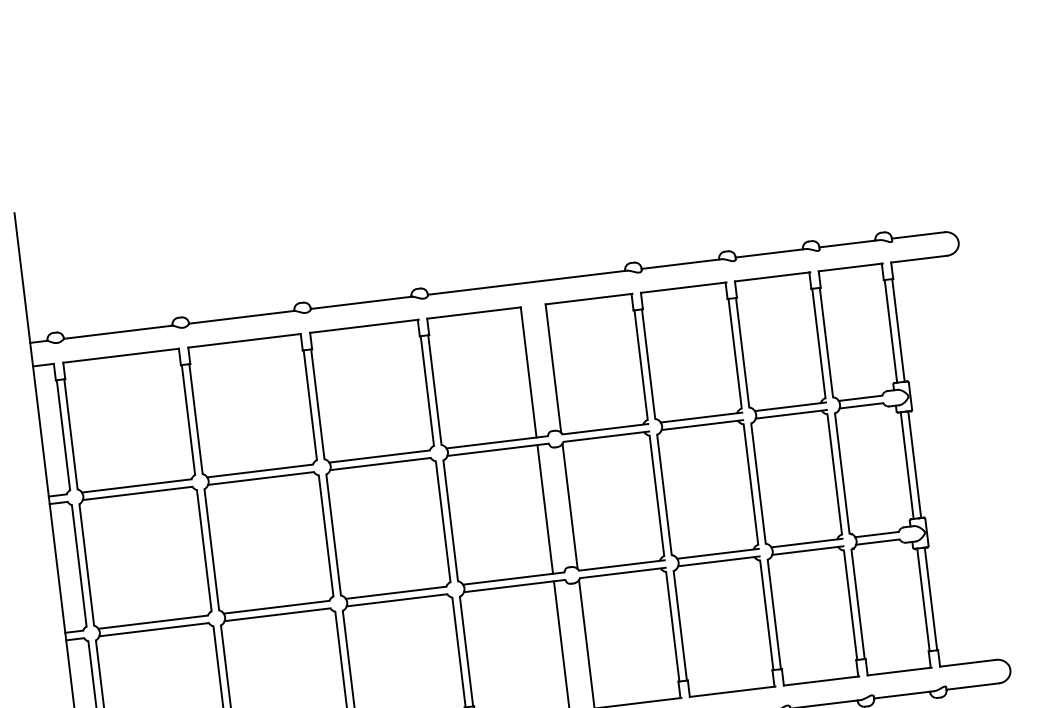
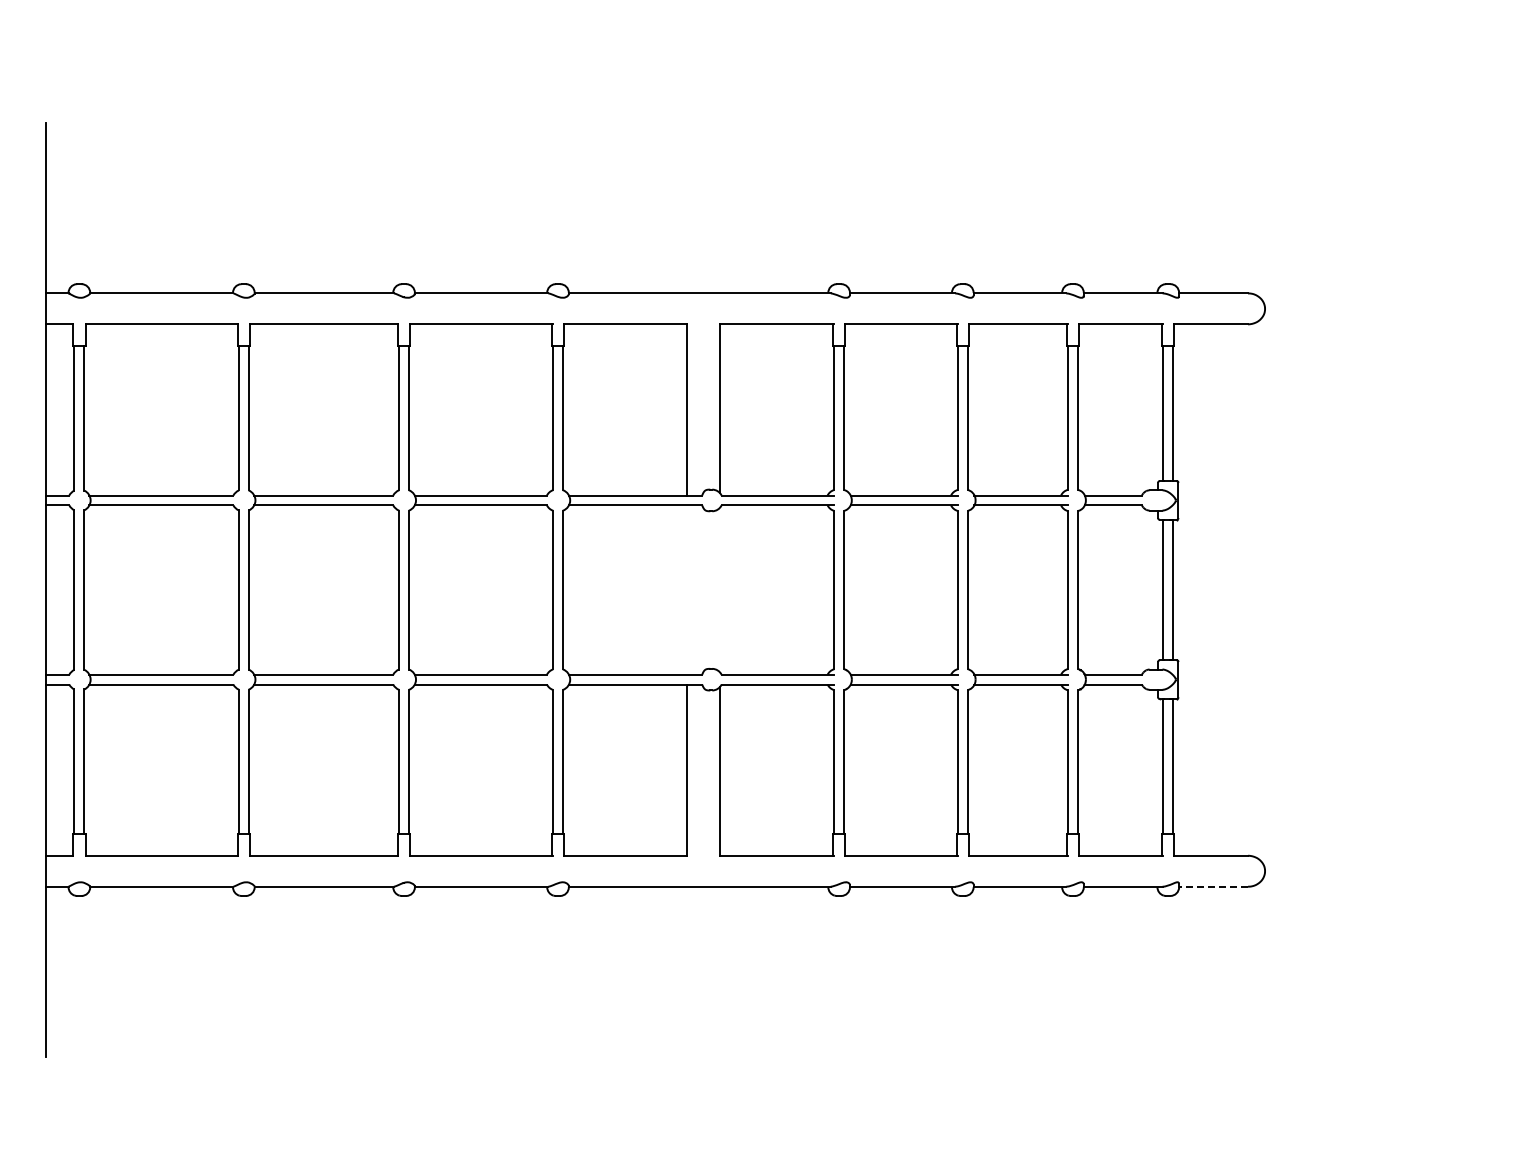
line: (570, 505) -> (720, 589), removed
line: (545, 508) -> (687, 589), removed
line: (972, 686) -> (1213, 886), solid -> dashed

